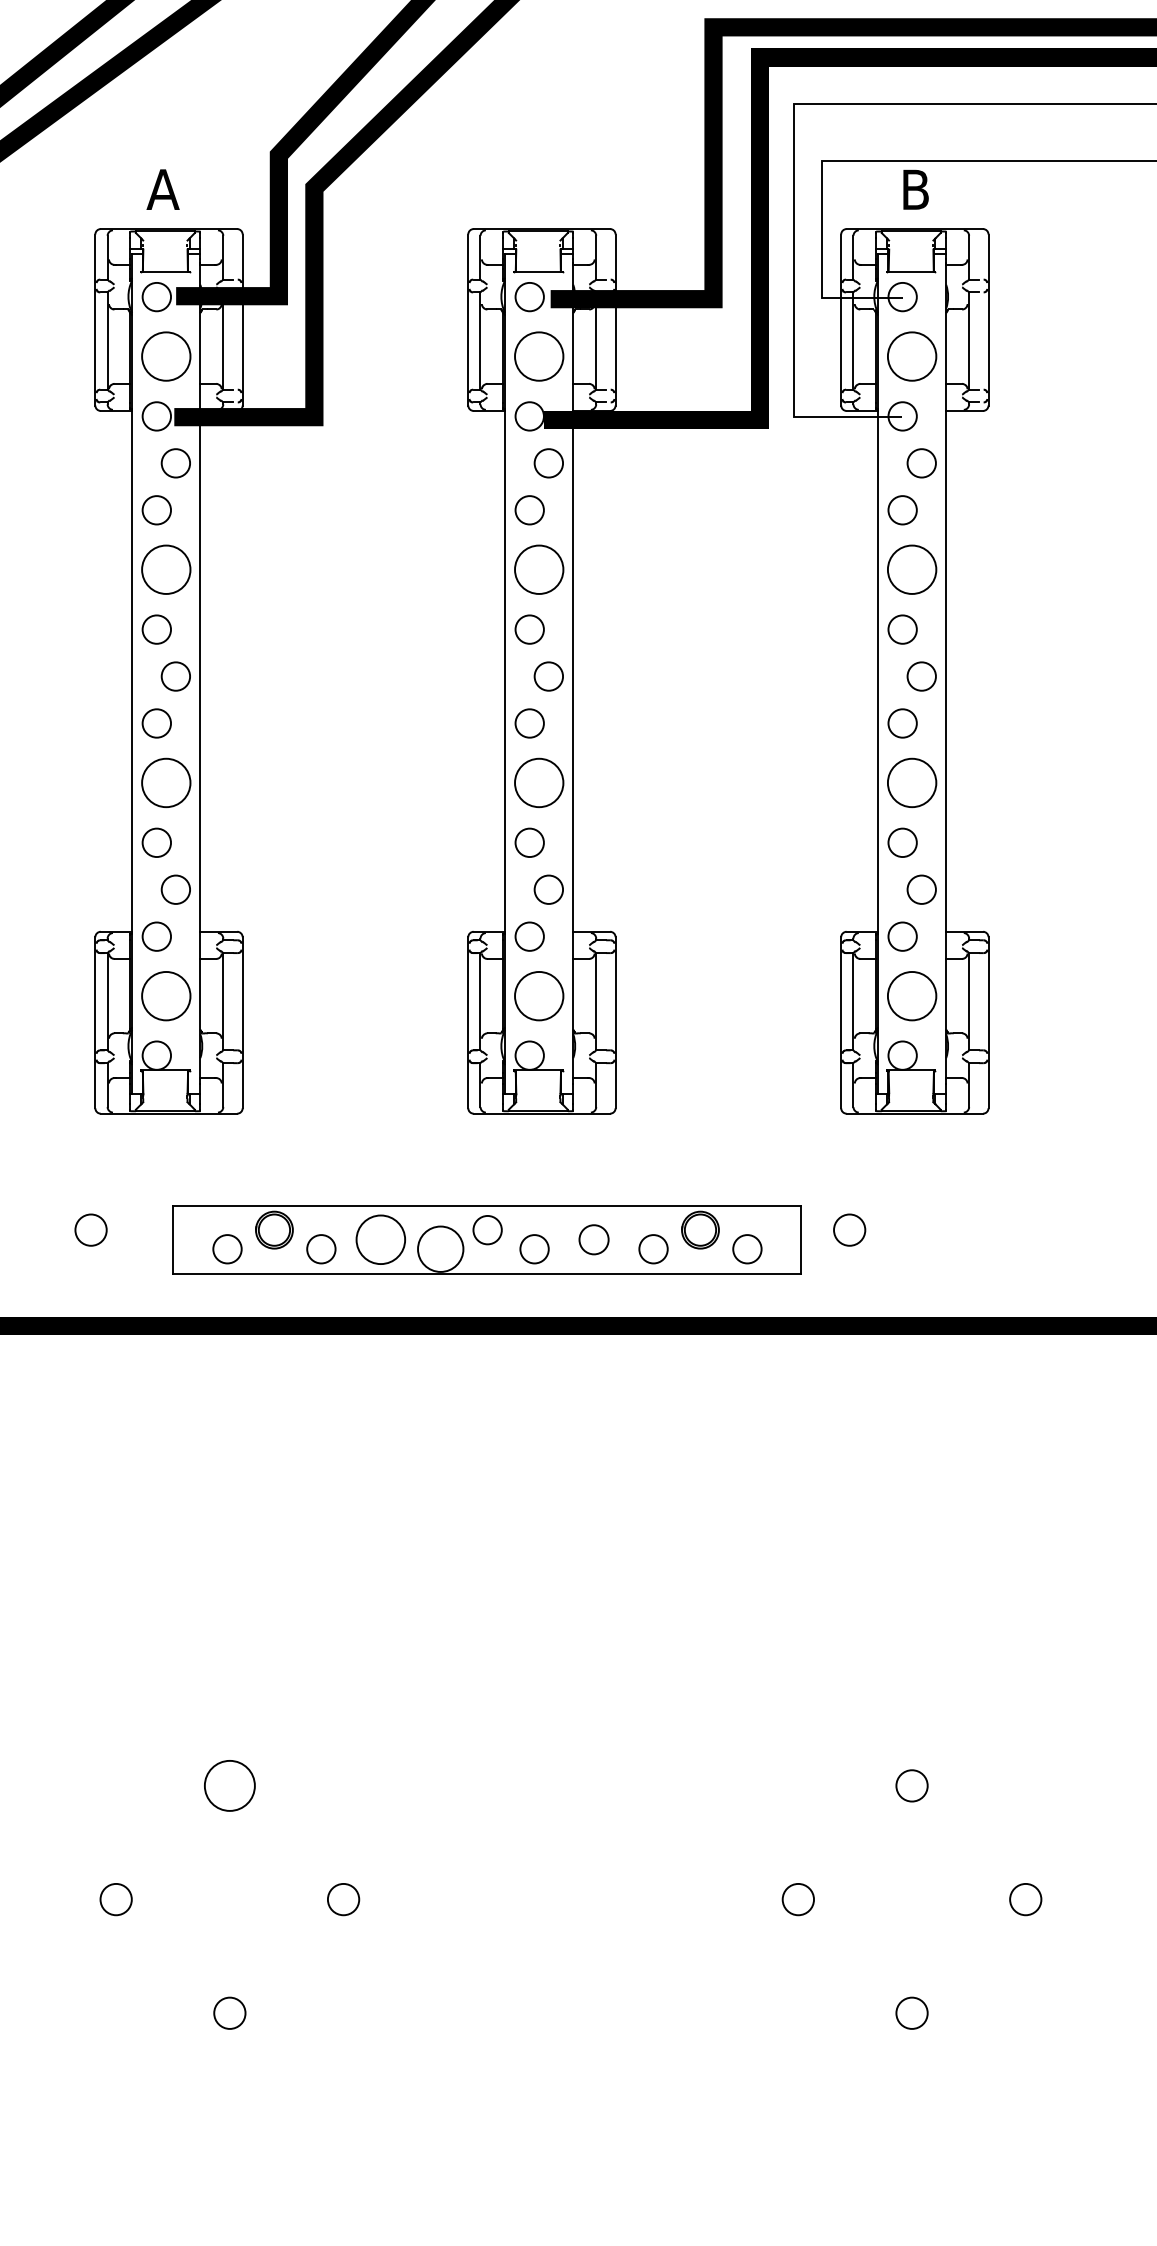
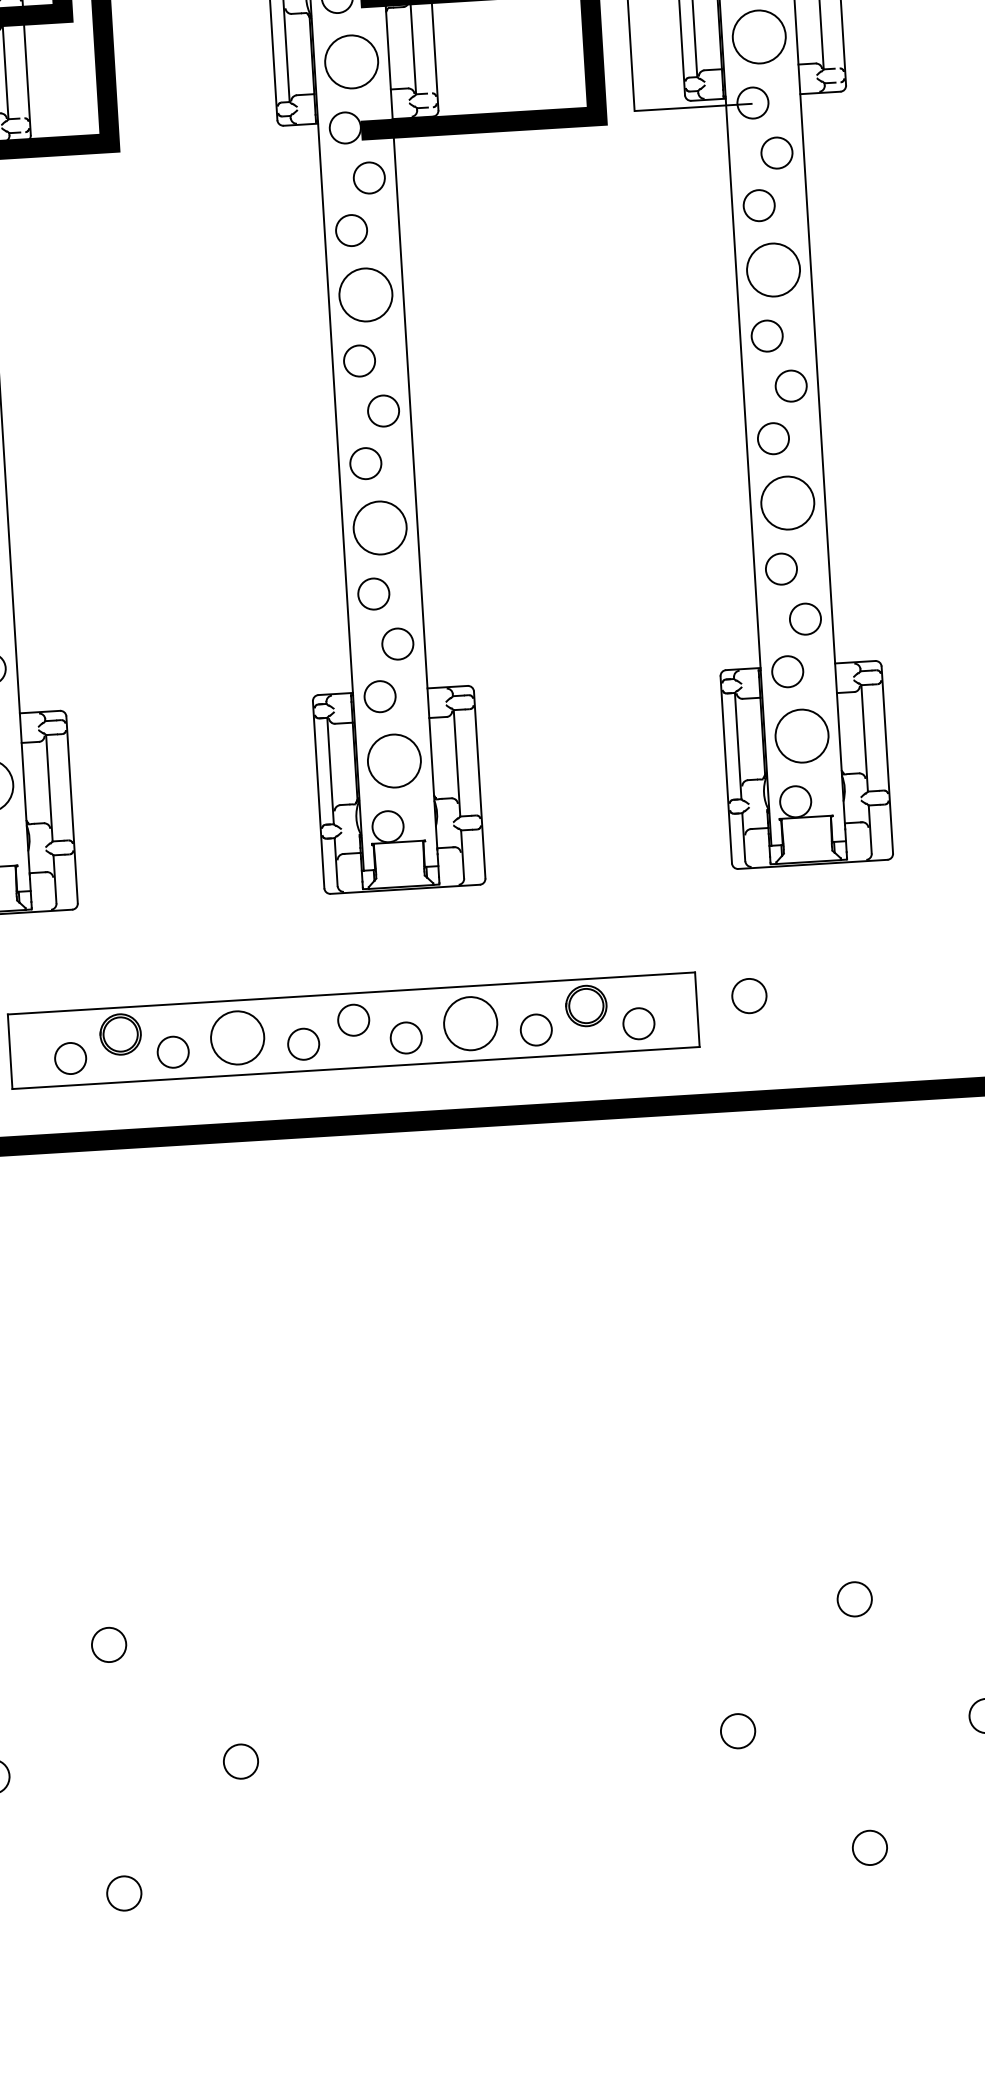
circle: (593, 1239) -> (470, 1023), size x1.67
circle: (440, 1249) -> (303, 1044), size x0.62
circle: (229, 1785) -> (108, 1644), size x0.62

